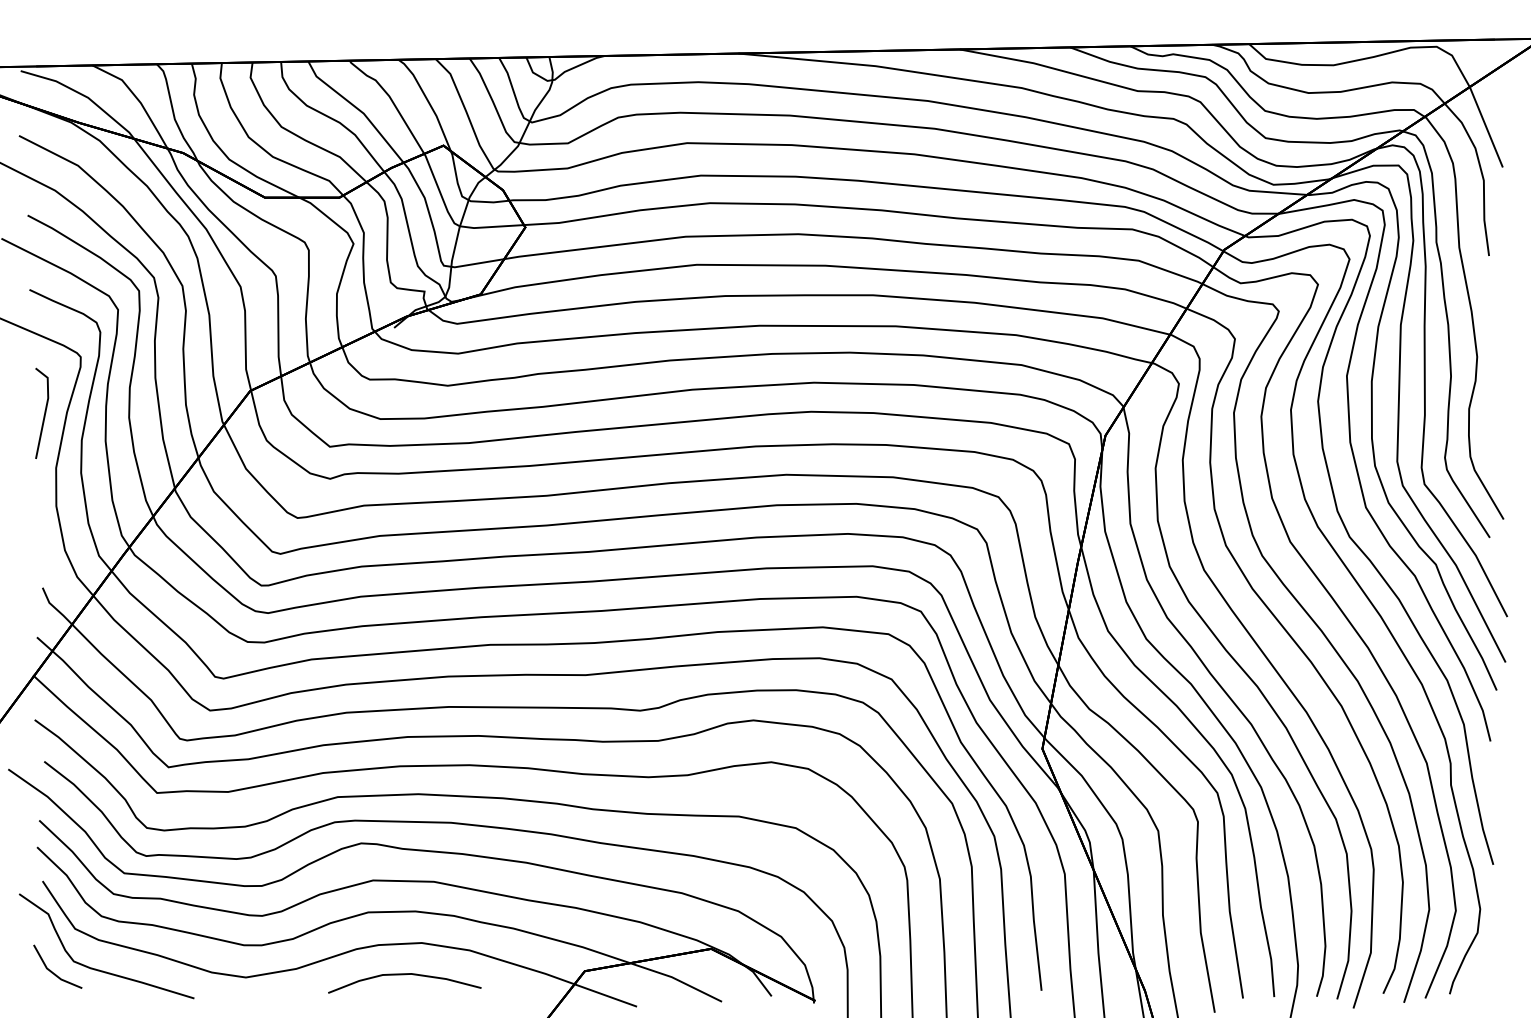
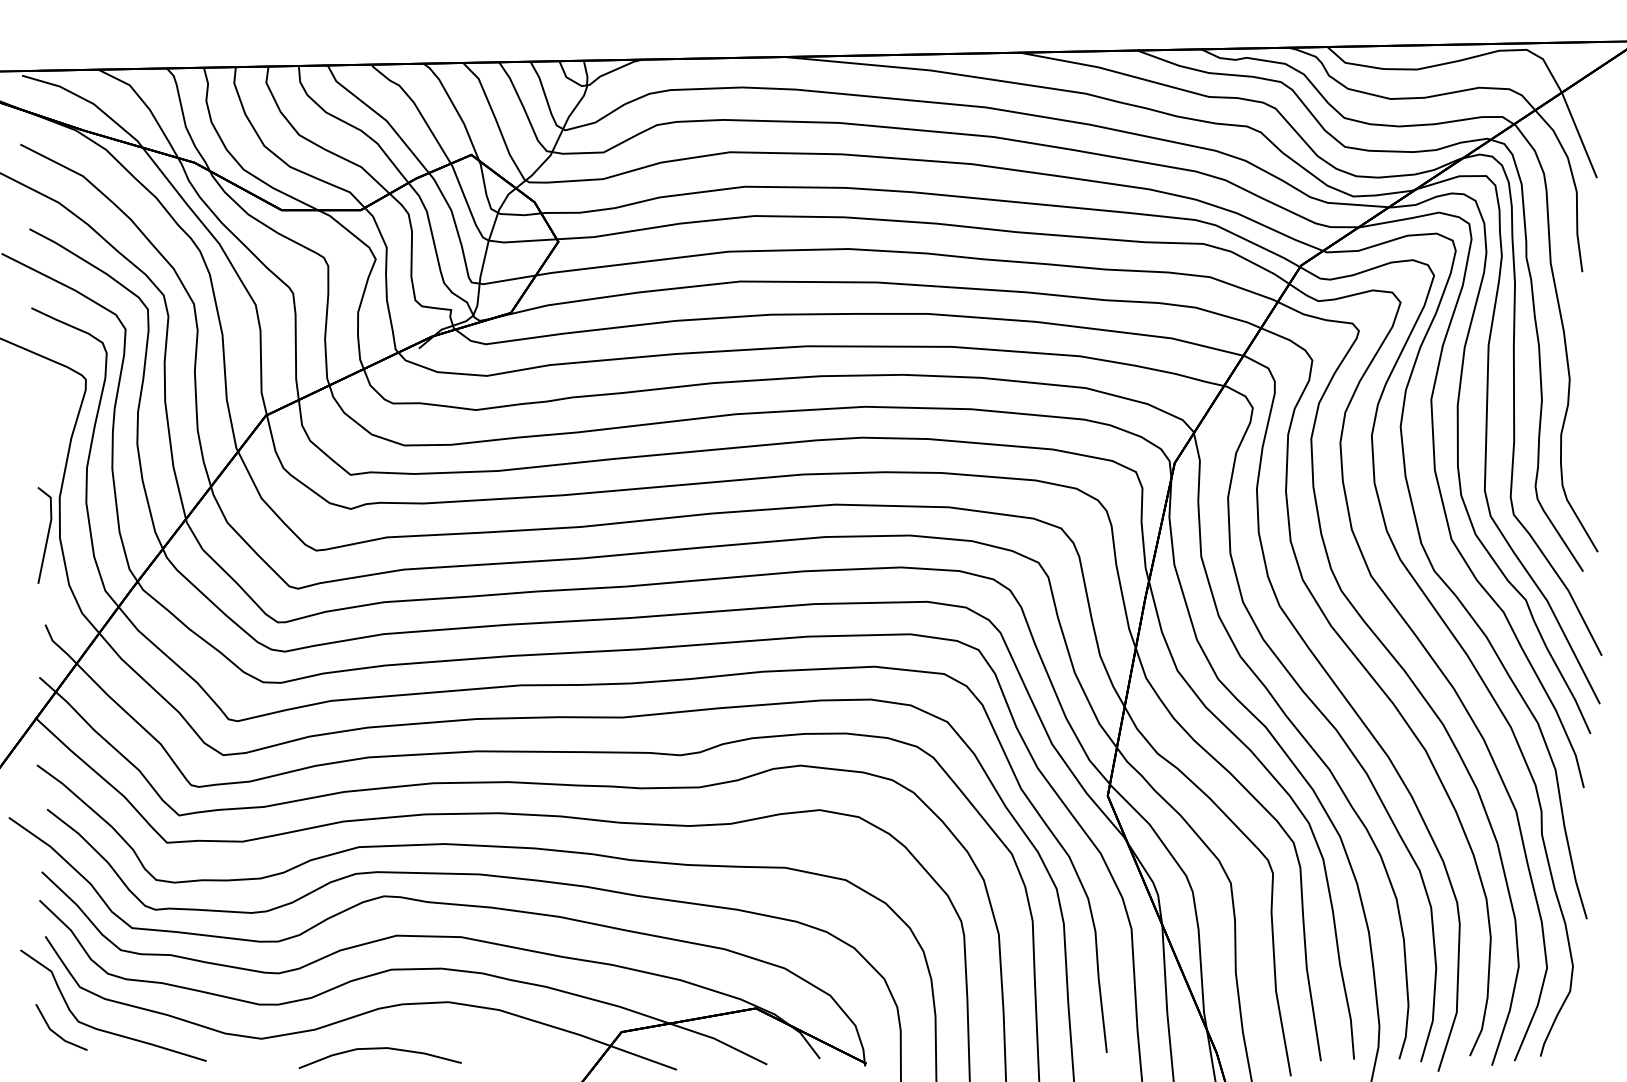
line: (43, 415) -> (46, 537), moved
curve: (404, 975) -> (379, 1049), moved

